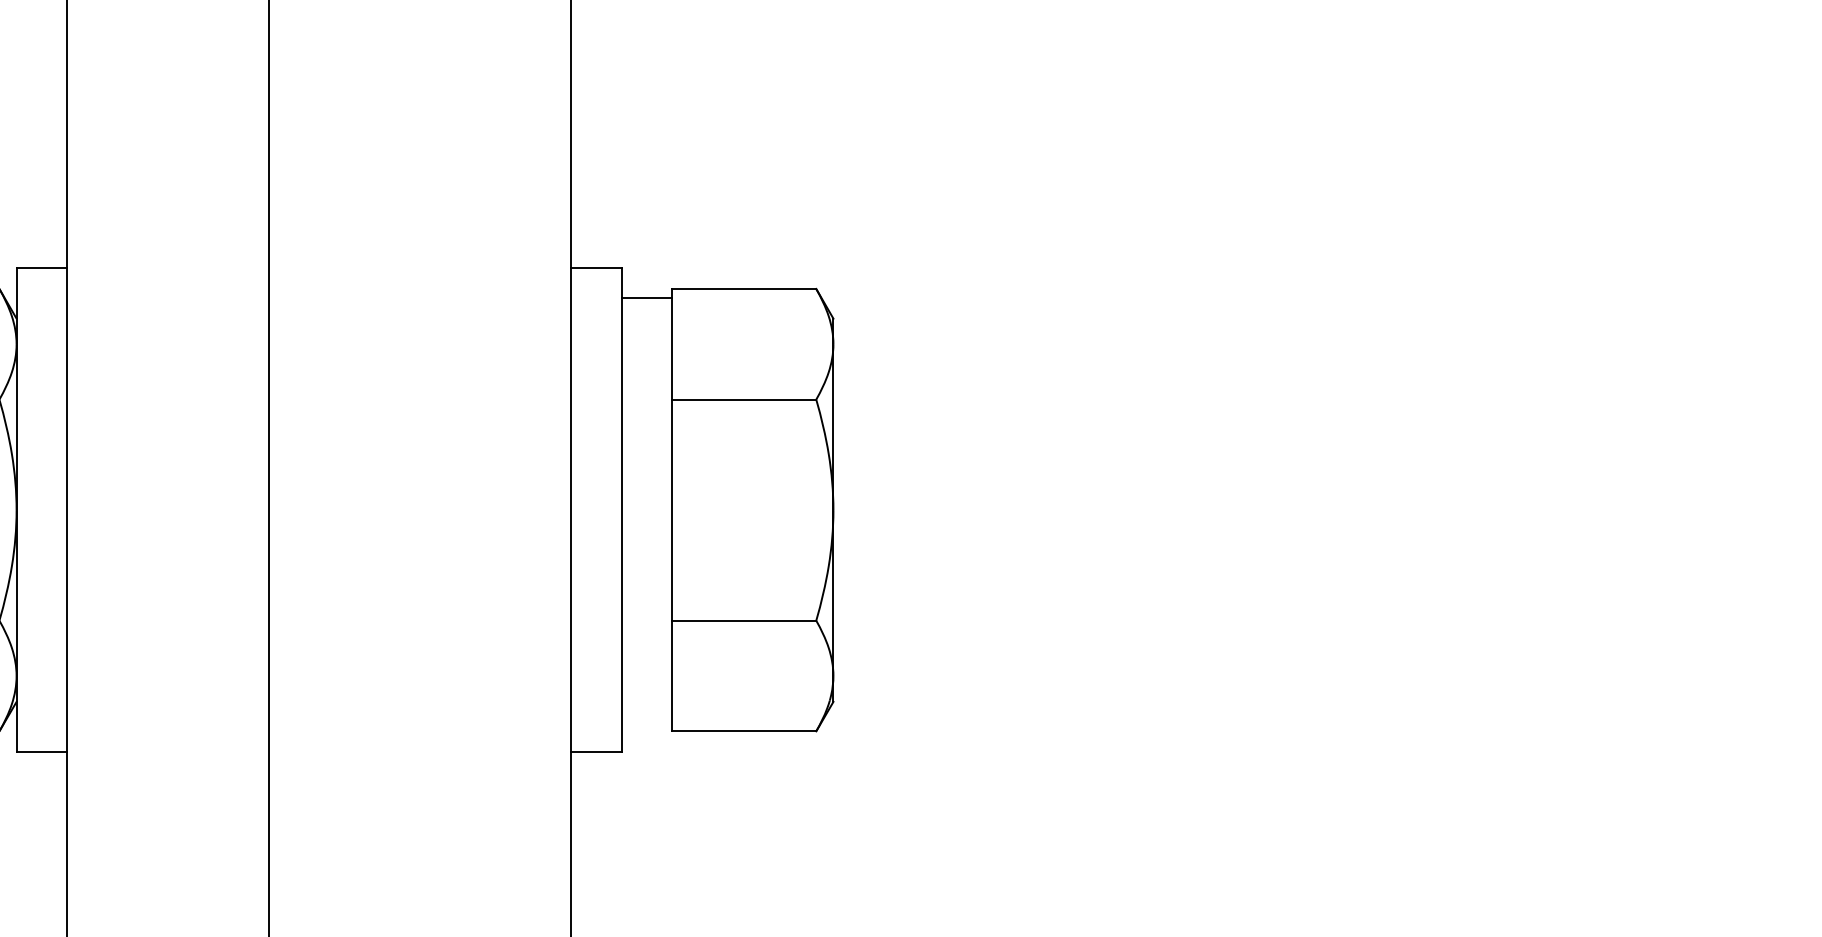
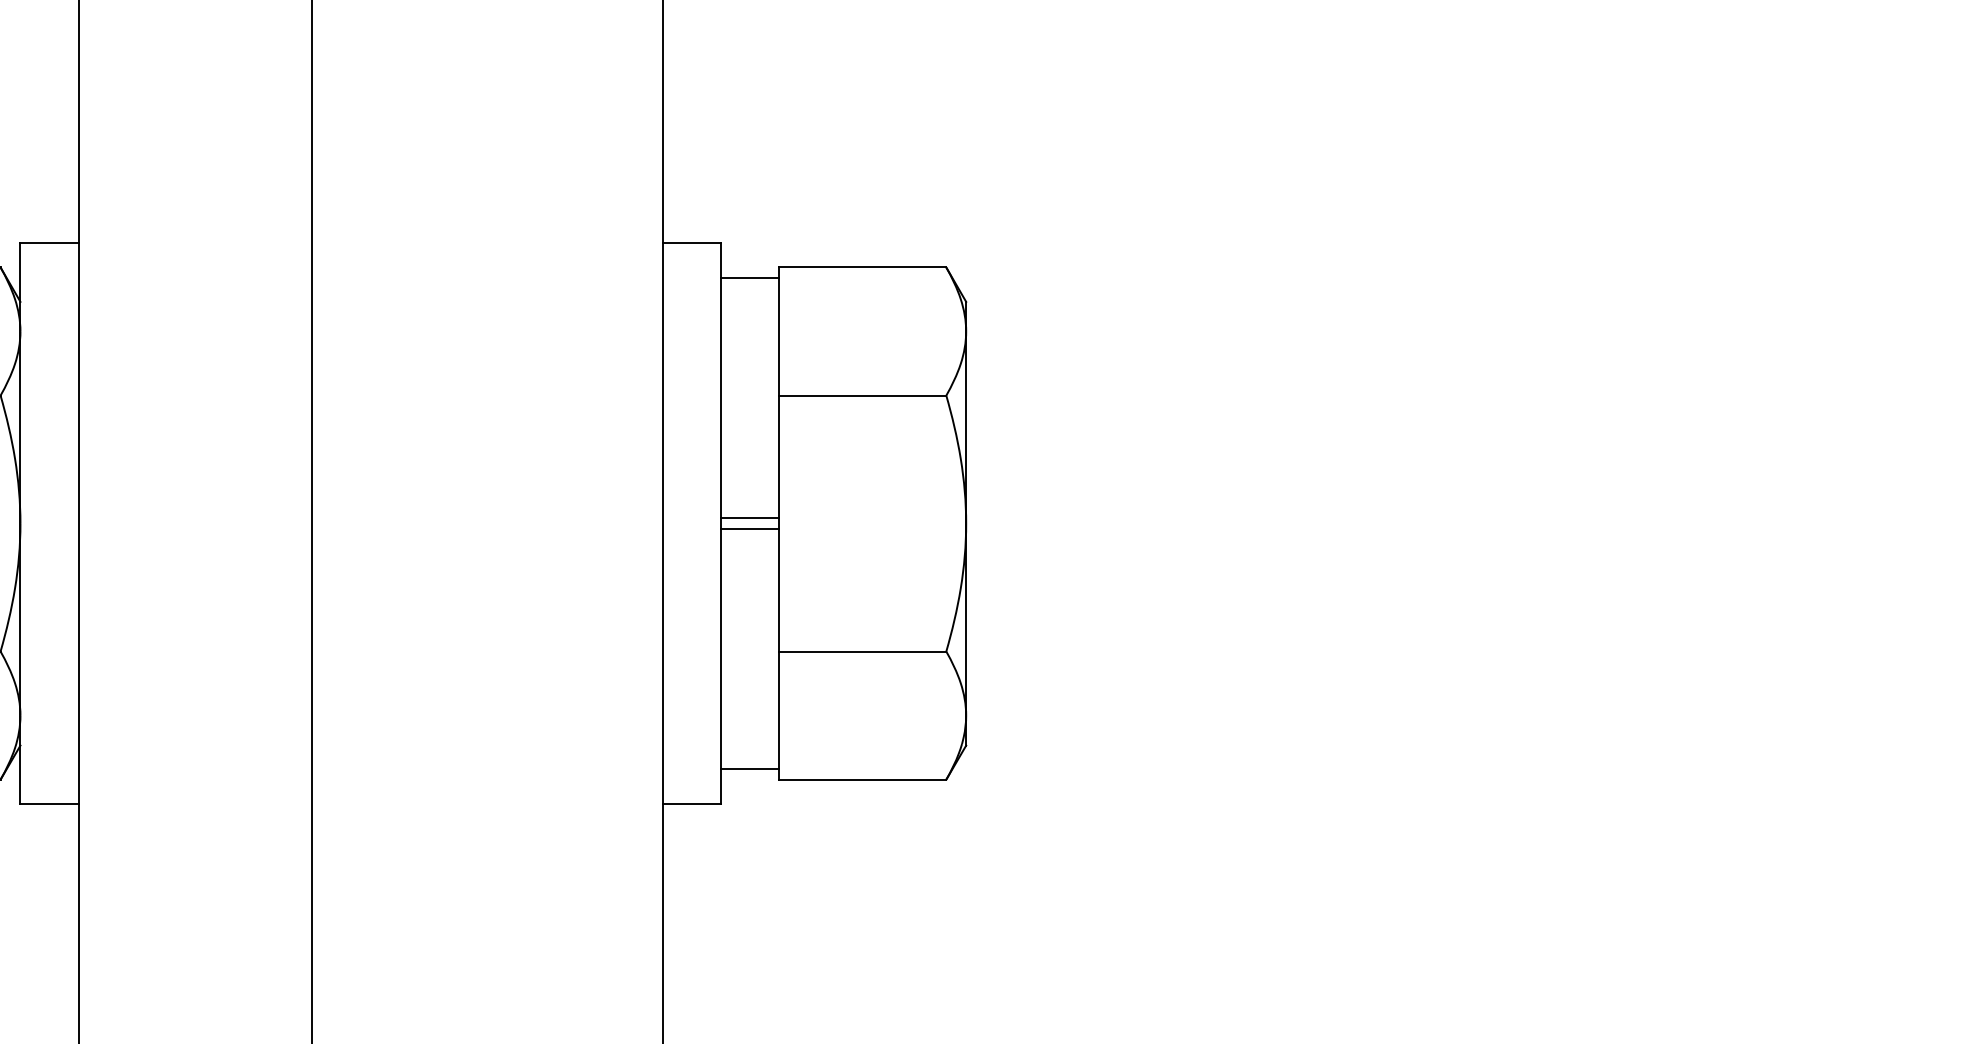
line: (646, 505) -> (749, 518), added
line: (646, 515) -> (749, 529), added
line: (646, 721) -> (749, 768), added

